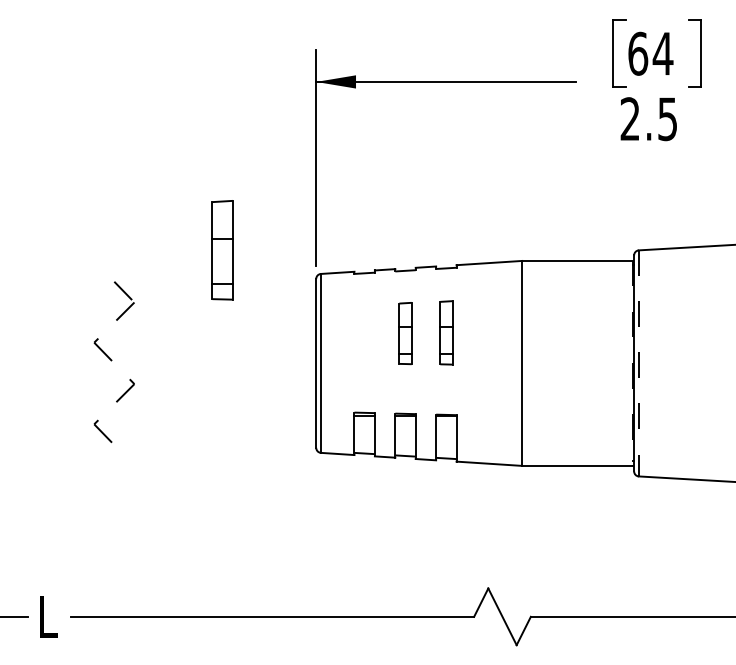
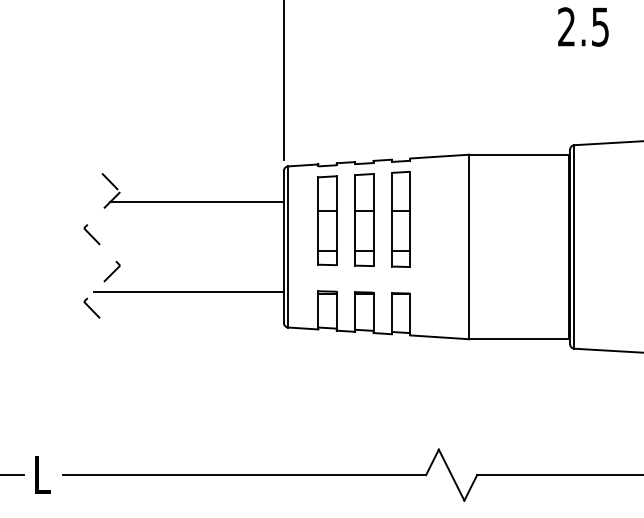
part: (222, 250) -> (327, 220), moved
line: (219, 313) -> (196, 202), added
part: (446, 332) -> (401, 219), size x1.67
part: (405, 333) -> (364, 220), size x1.67
line: (632, 363) -> (568, 247), dashed -> solid
line: (638, 363) -> (574, 247), dashed -> solid
line: (210, 413) -> (188, 292), added

